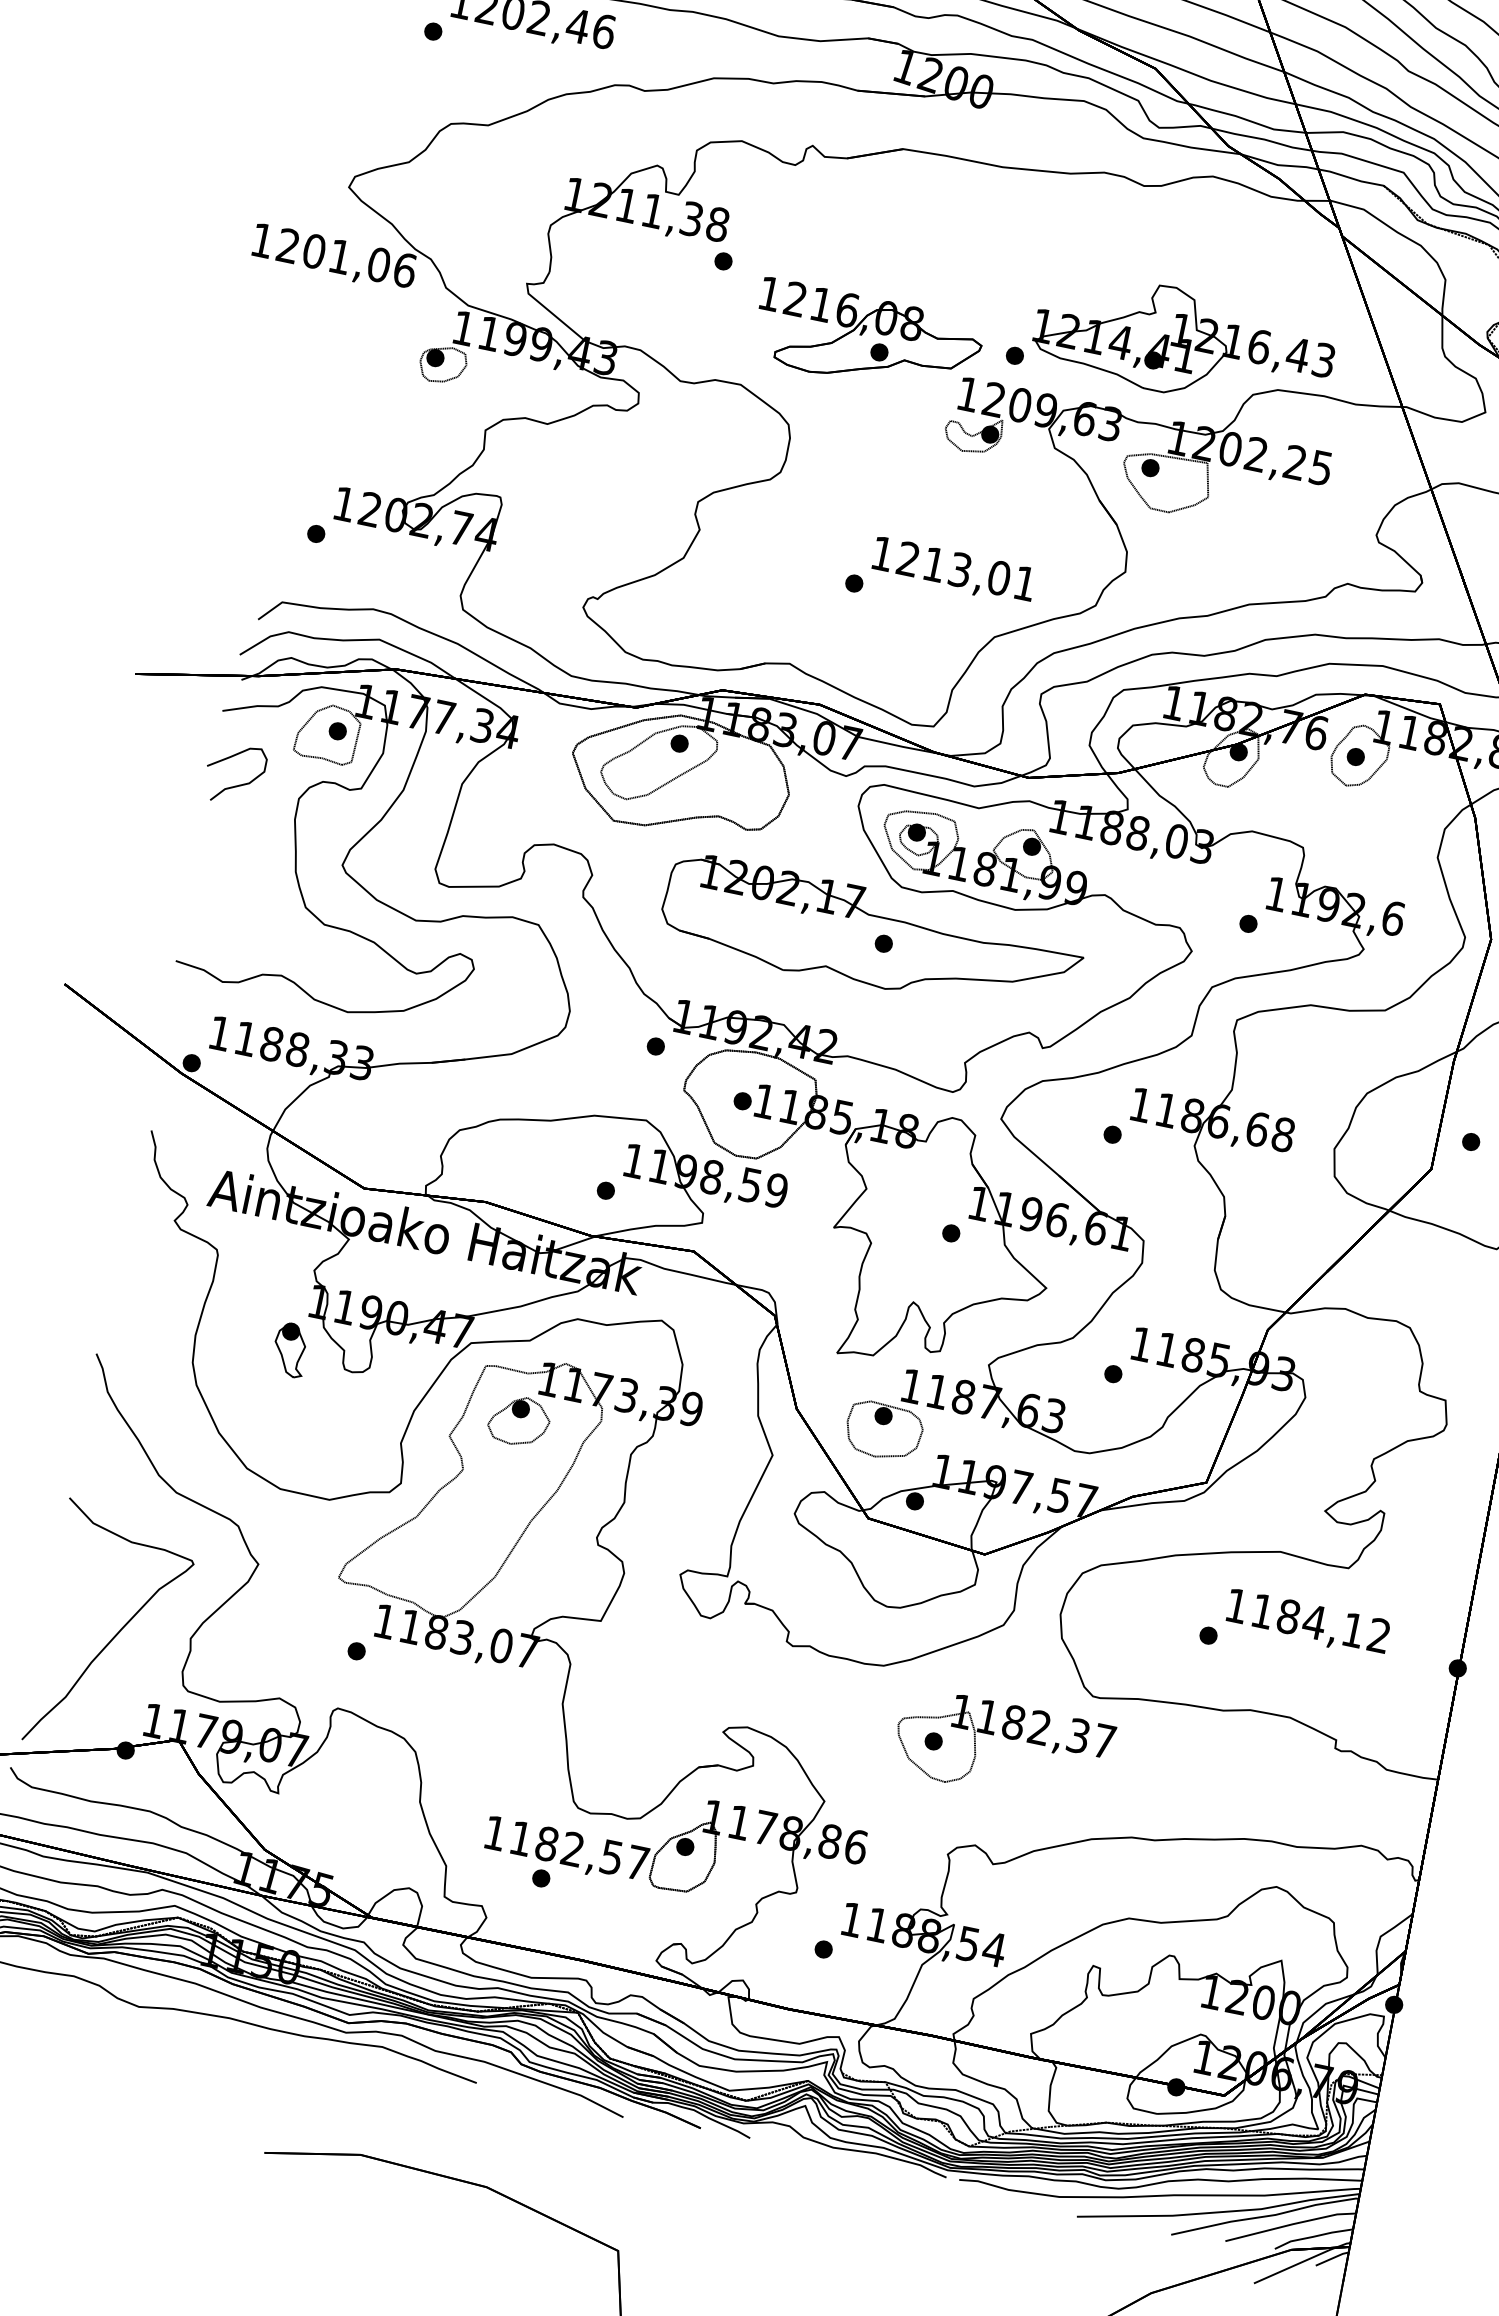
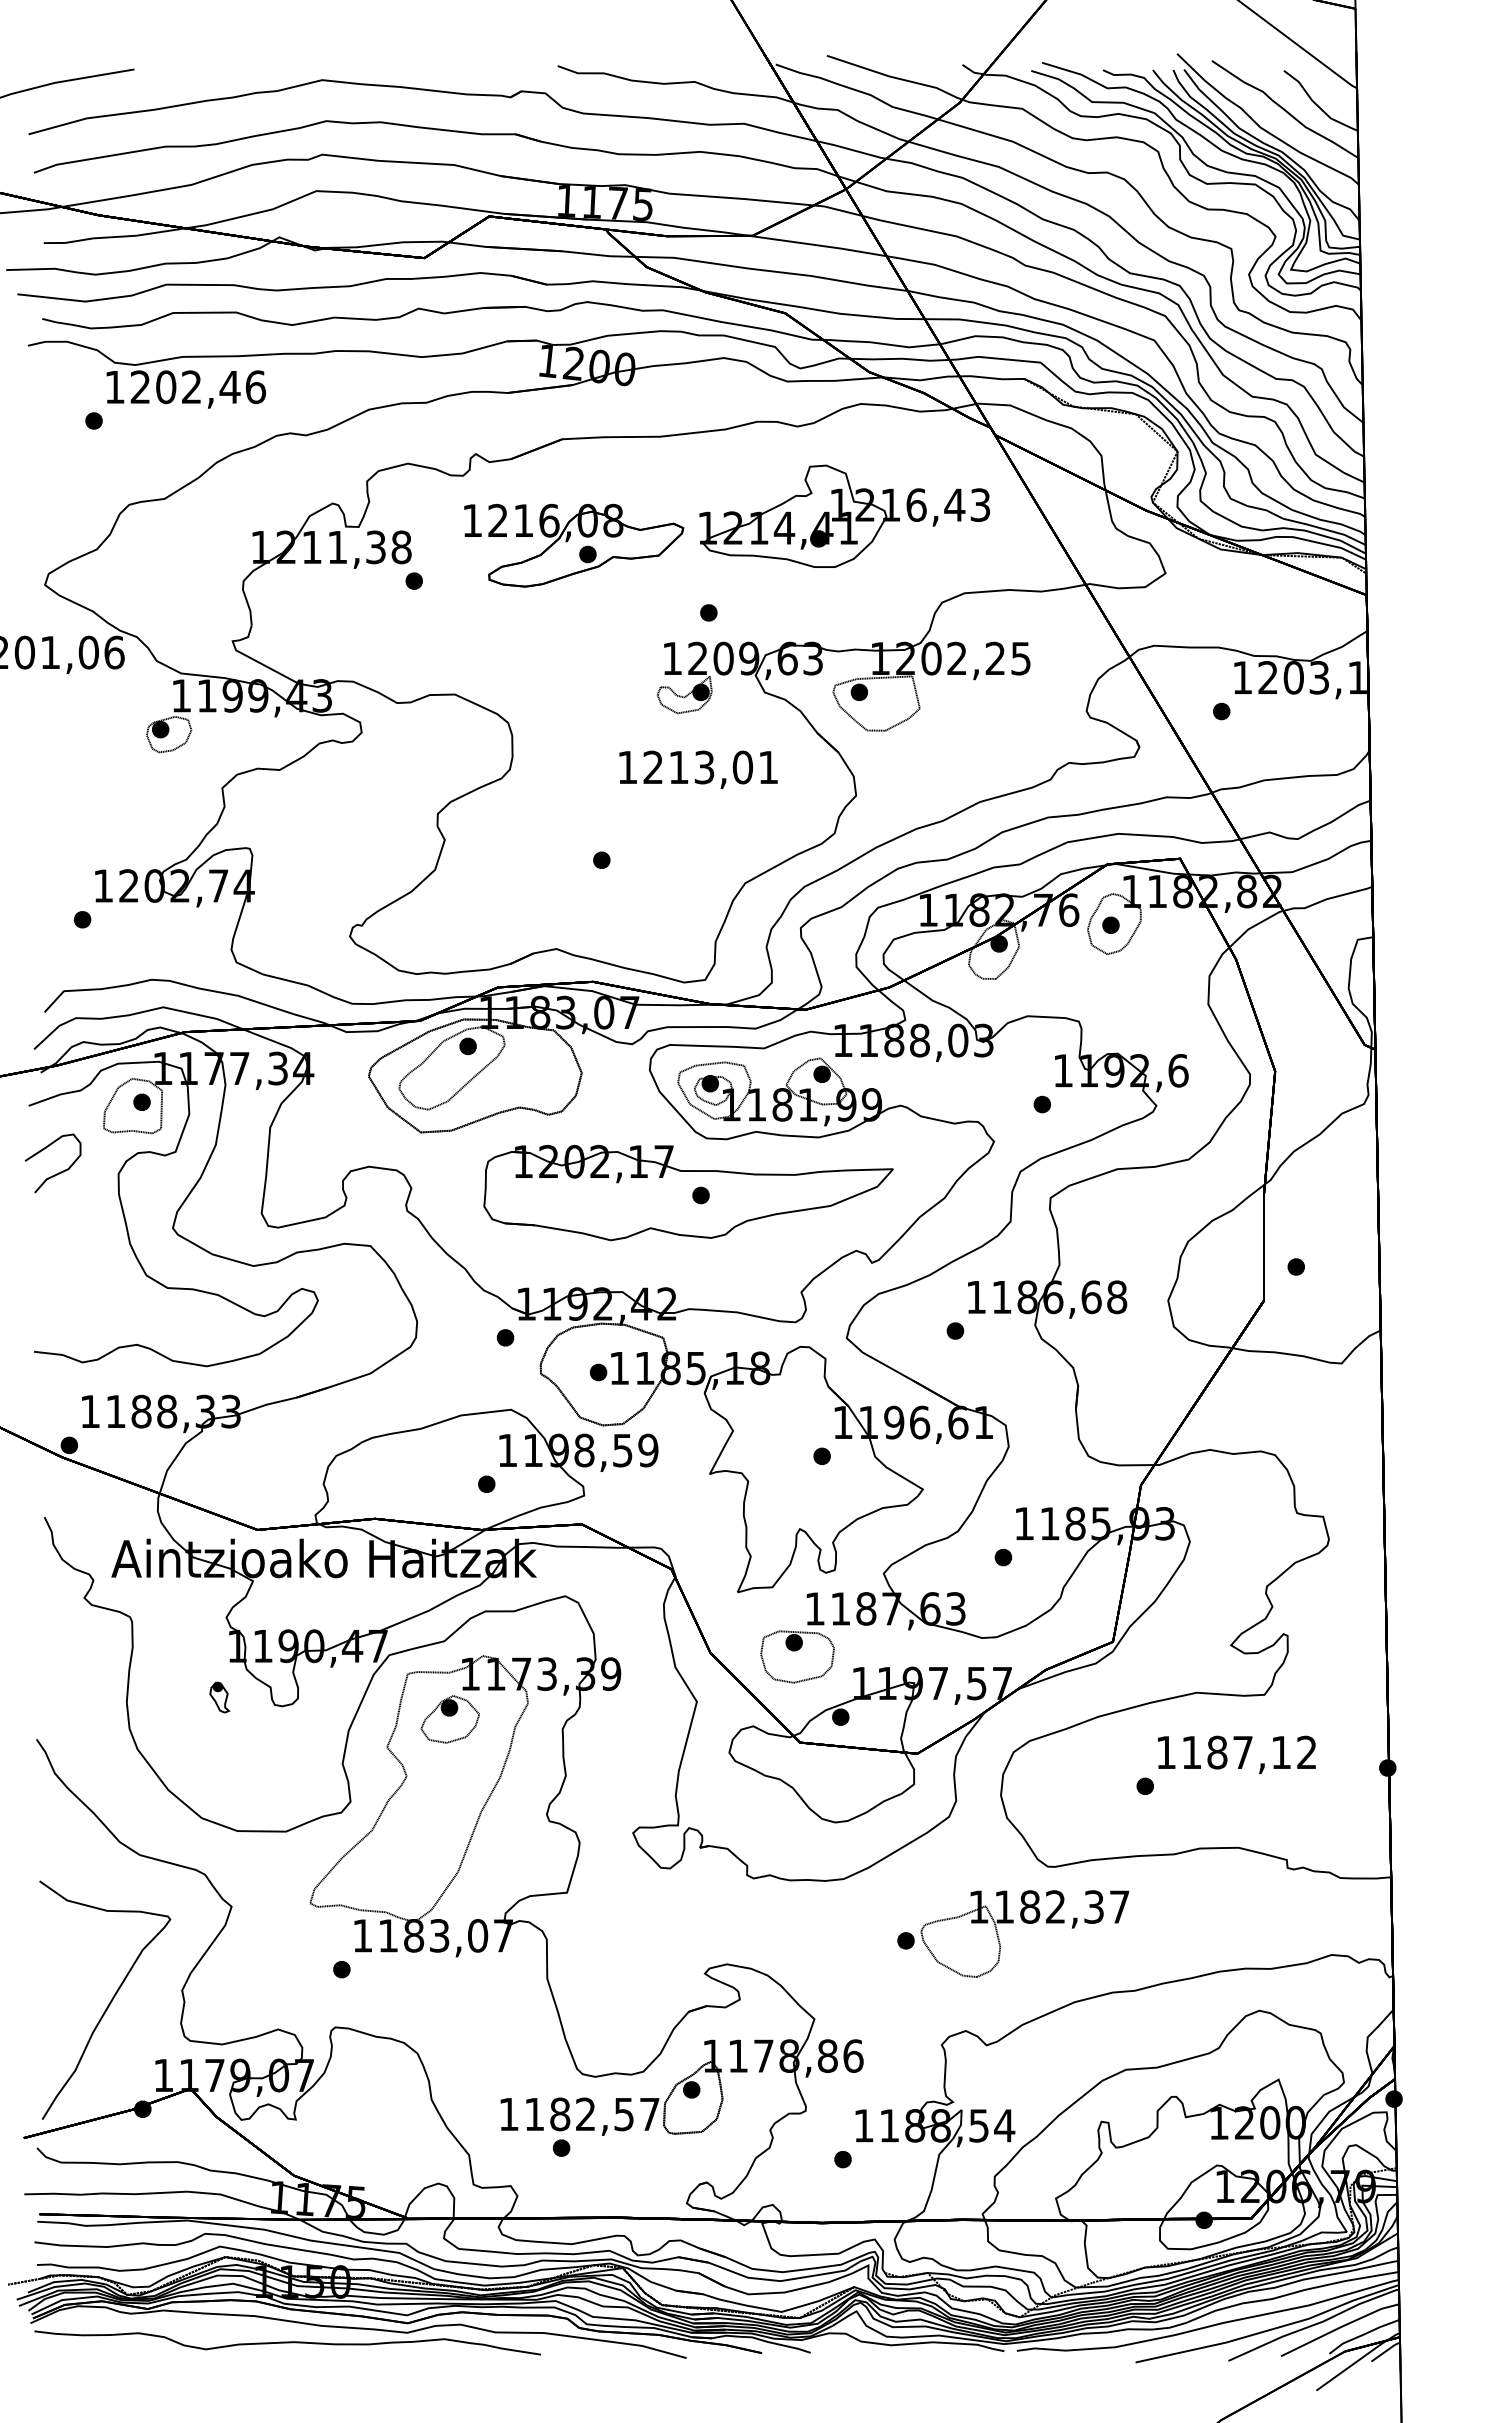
part: (867, 340) -> (574, 545), moved
part: (1184, 342) -> (844, 515), moved
text: (953, 570) -> (698, 769), moved
part: (290, 1350) -> (219, 1697), size x0.6
text: (1314, 1621) -> (1242, 1752), 1184,12 -> 1187,12
part: (1006, 1738) -> (1026, 1923), moved

